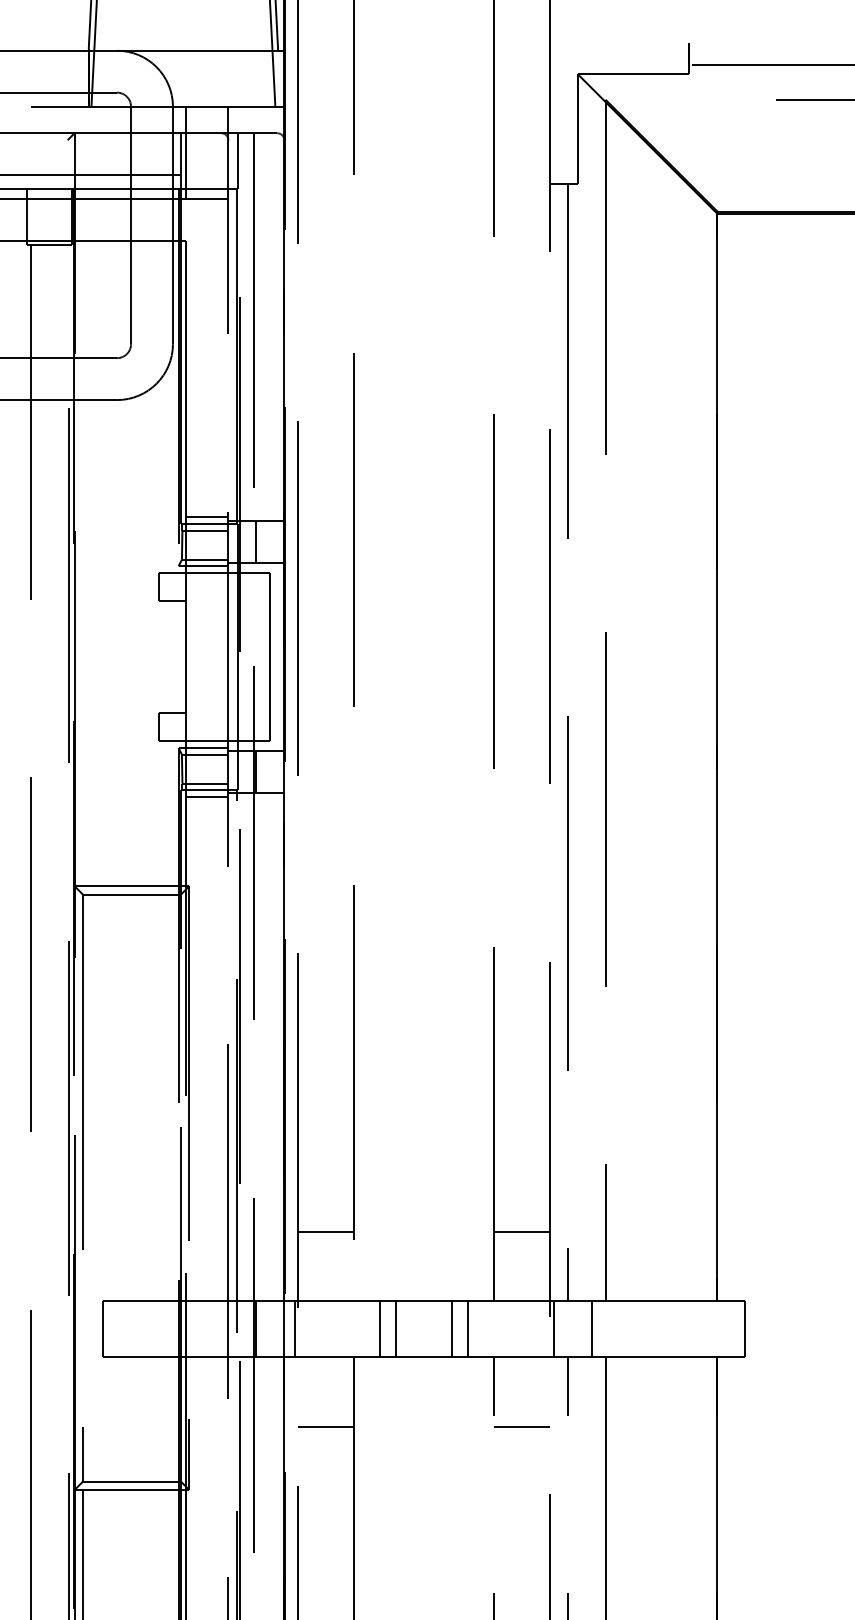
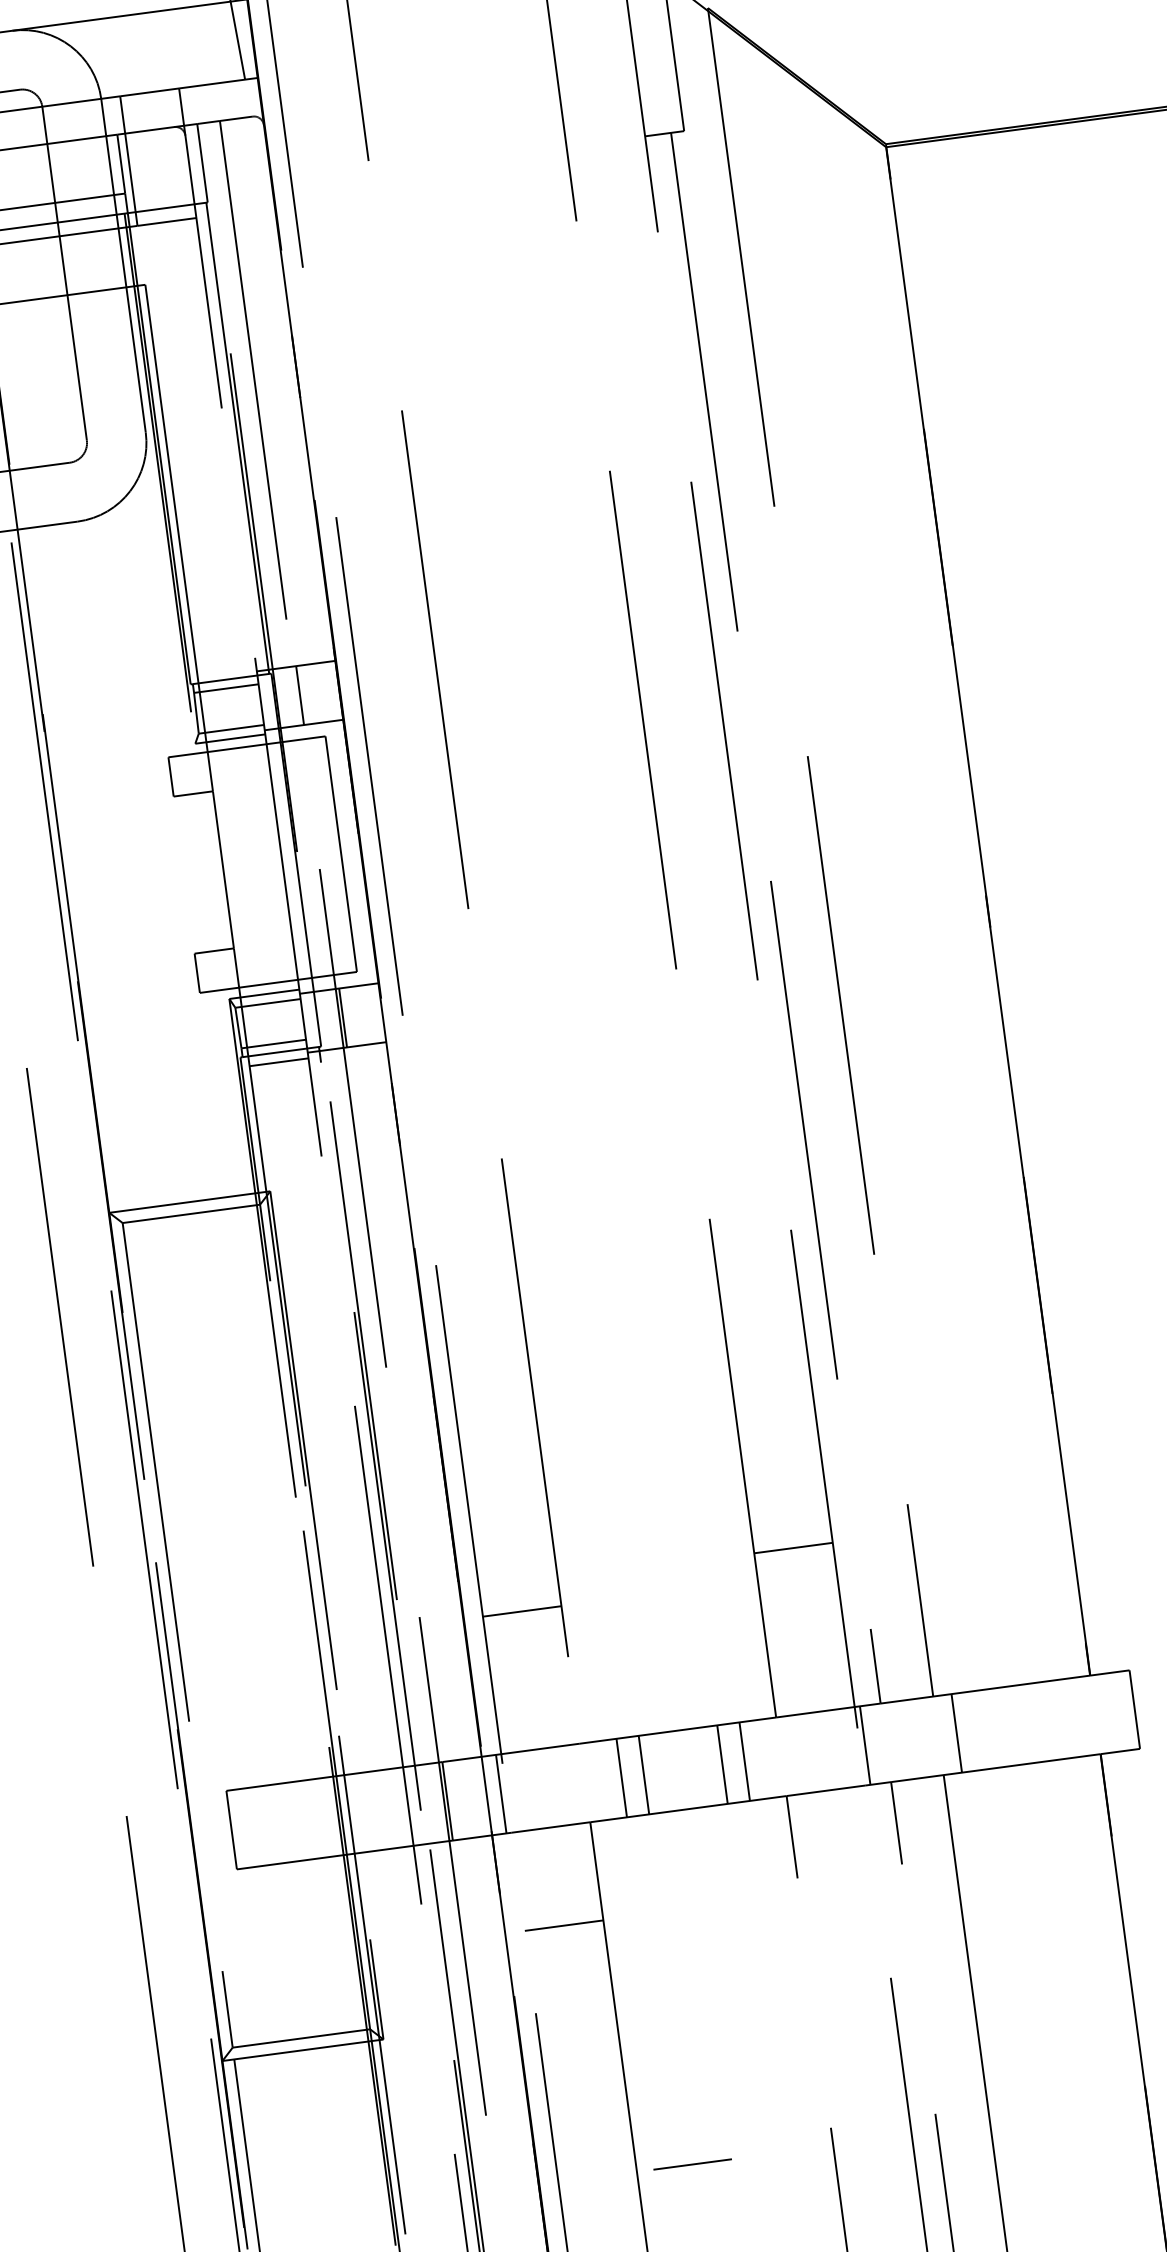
line: (207, 517) -> (226, 669), removed
line: (326, 1231) -> (522, 1611), moved
line: (521, 1231) -> (793, 1548), moved
line: (591, 1329) -> (956, 1733), moved
line: (521, 1426) -> (692, 2163), moved

